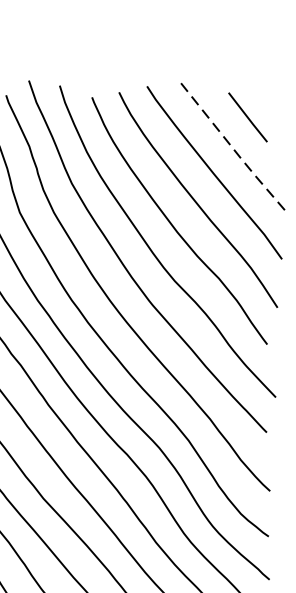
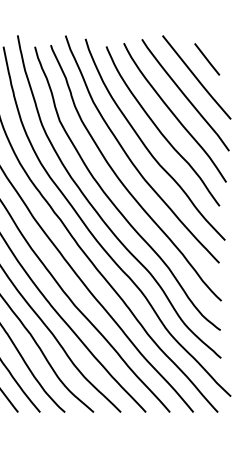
line: (232, 146) -> (197, 78), dashed -> solid

